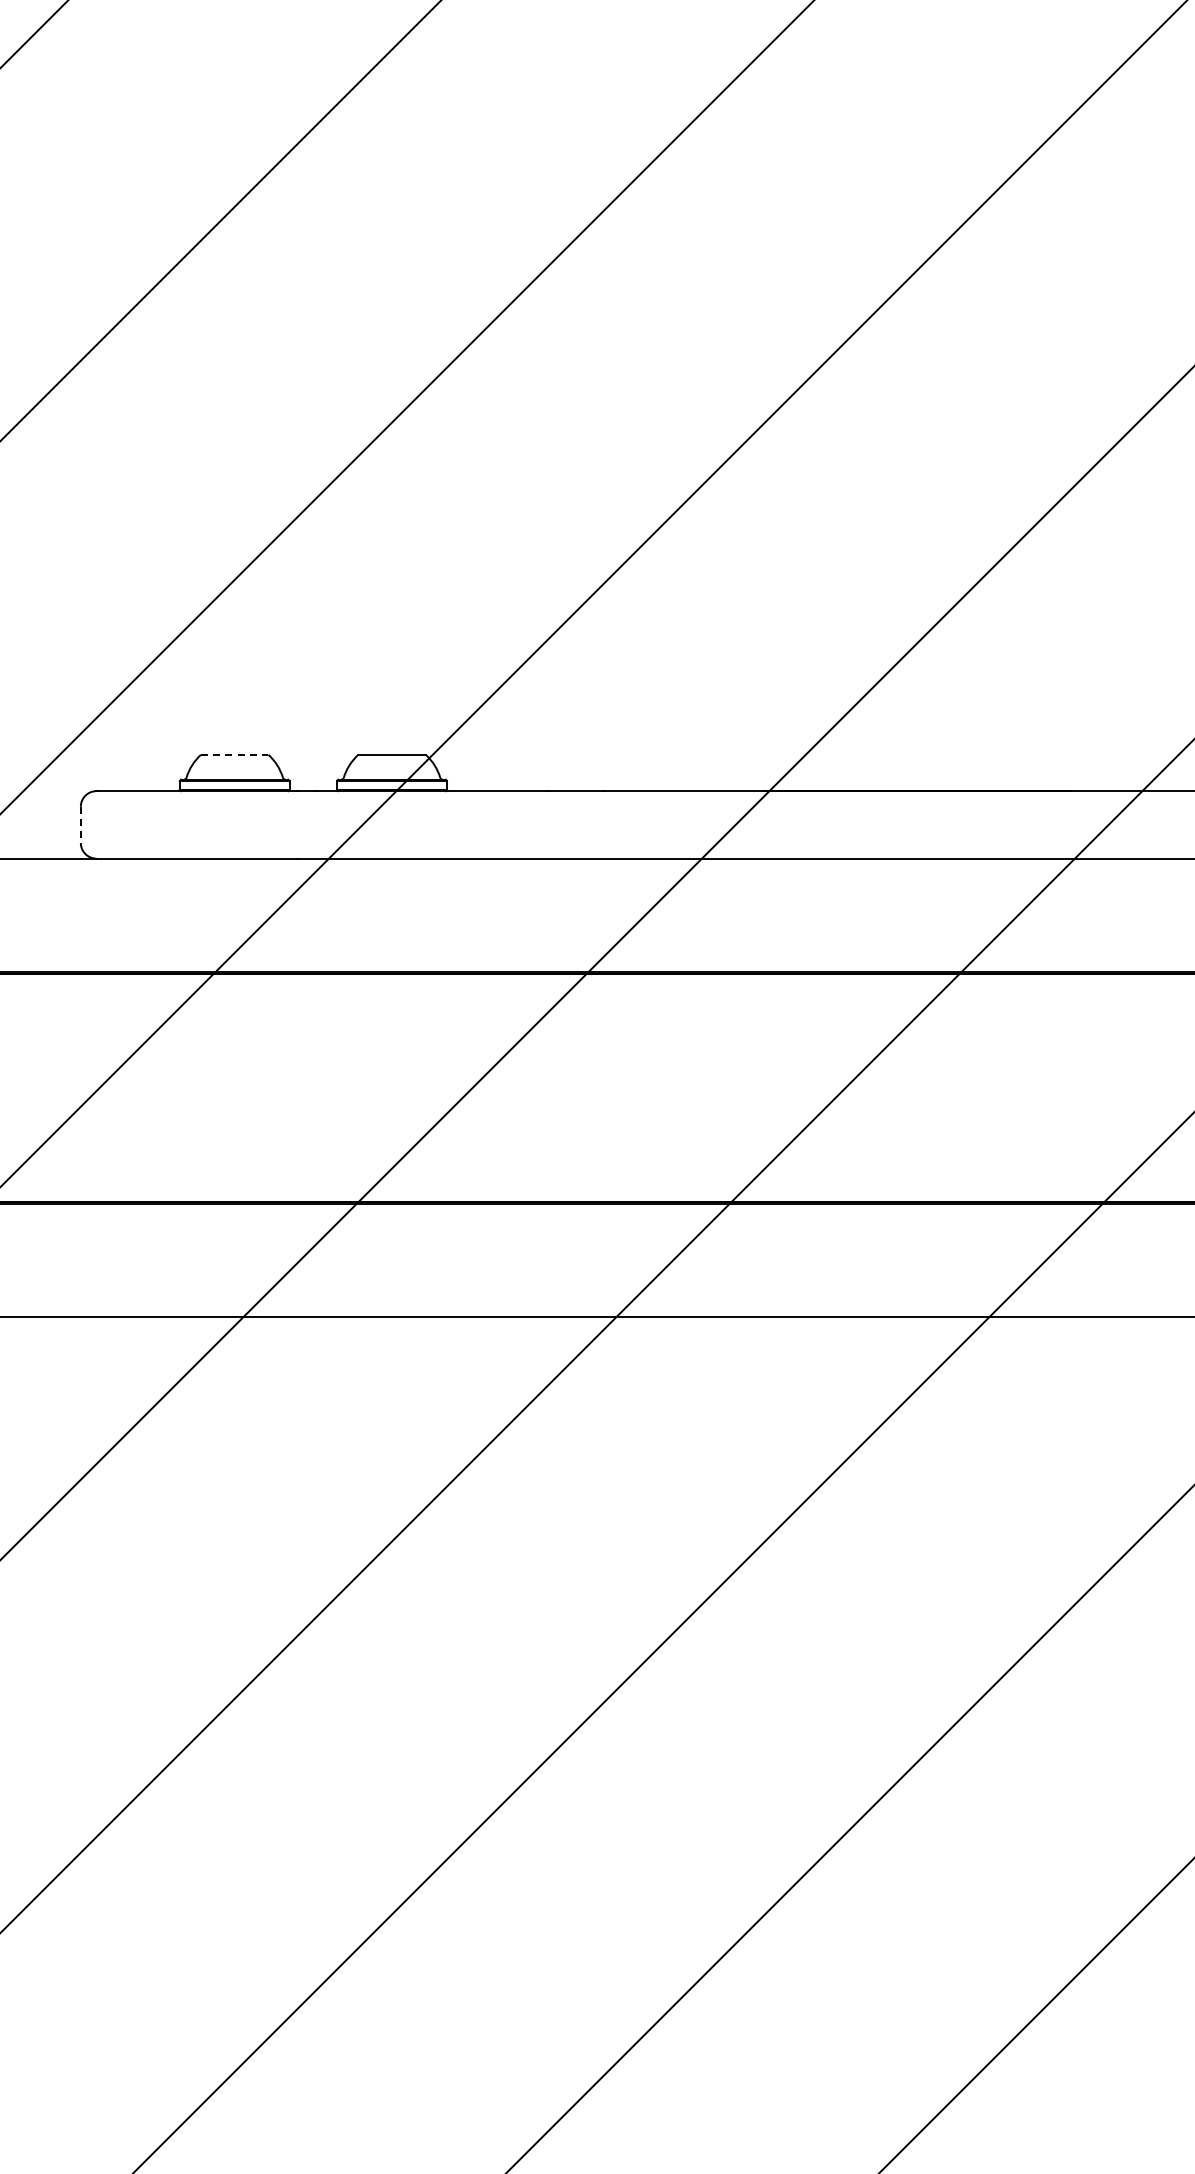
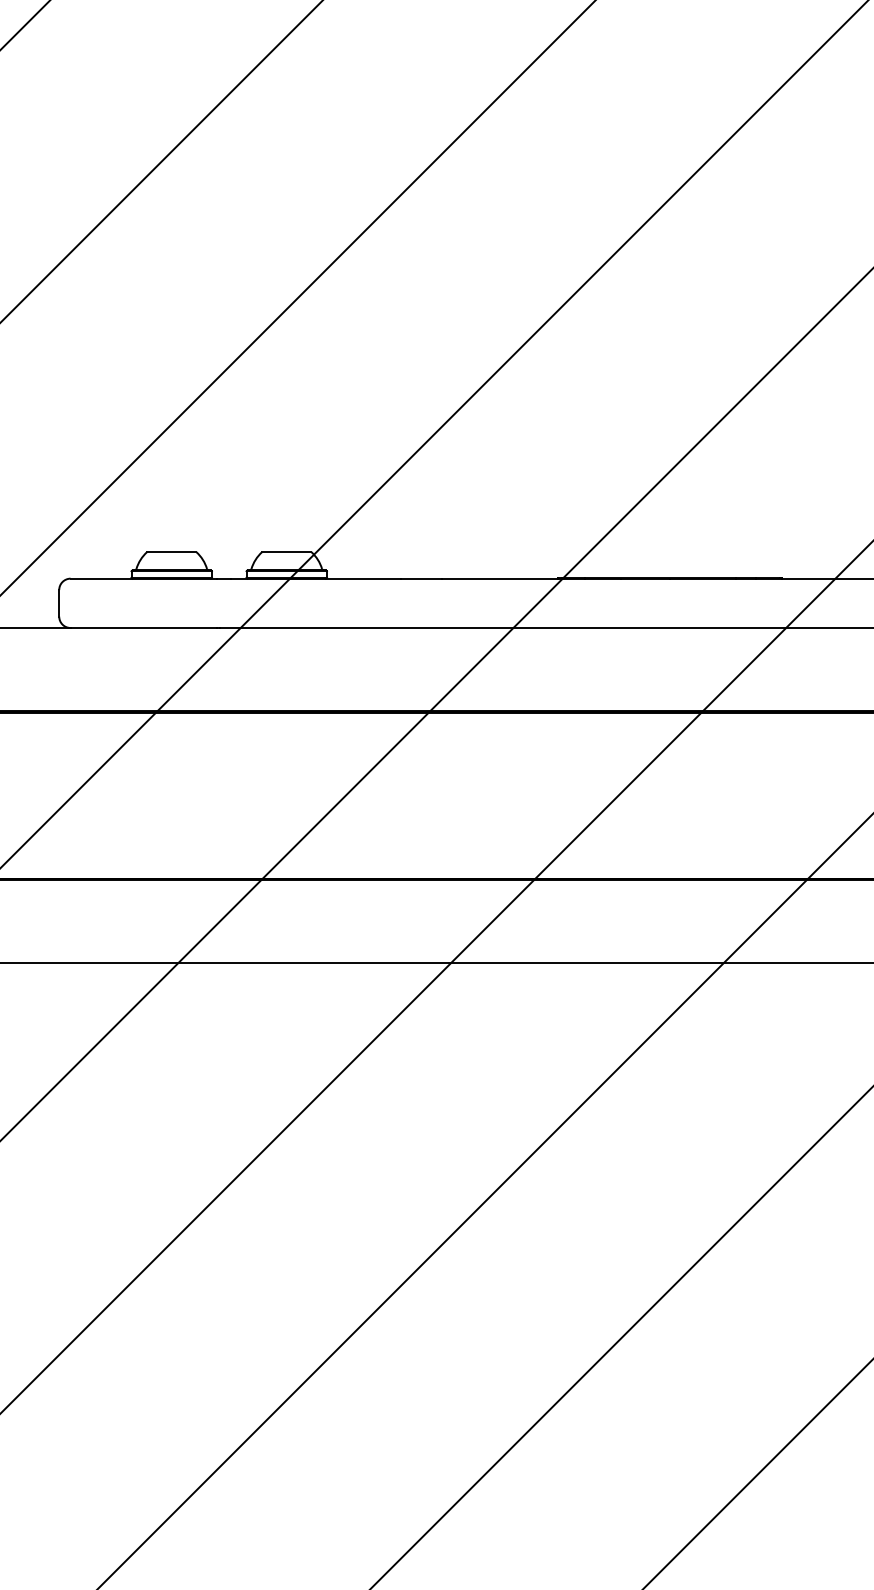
line: (234, 754) -> (171, 551), dashed -> solid
line: (80, 825) -> (58, 603), dashed -> solid

